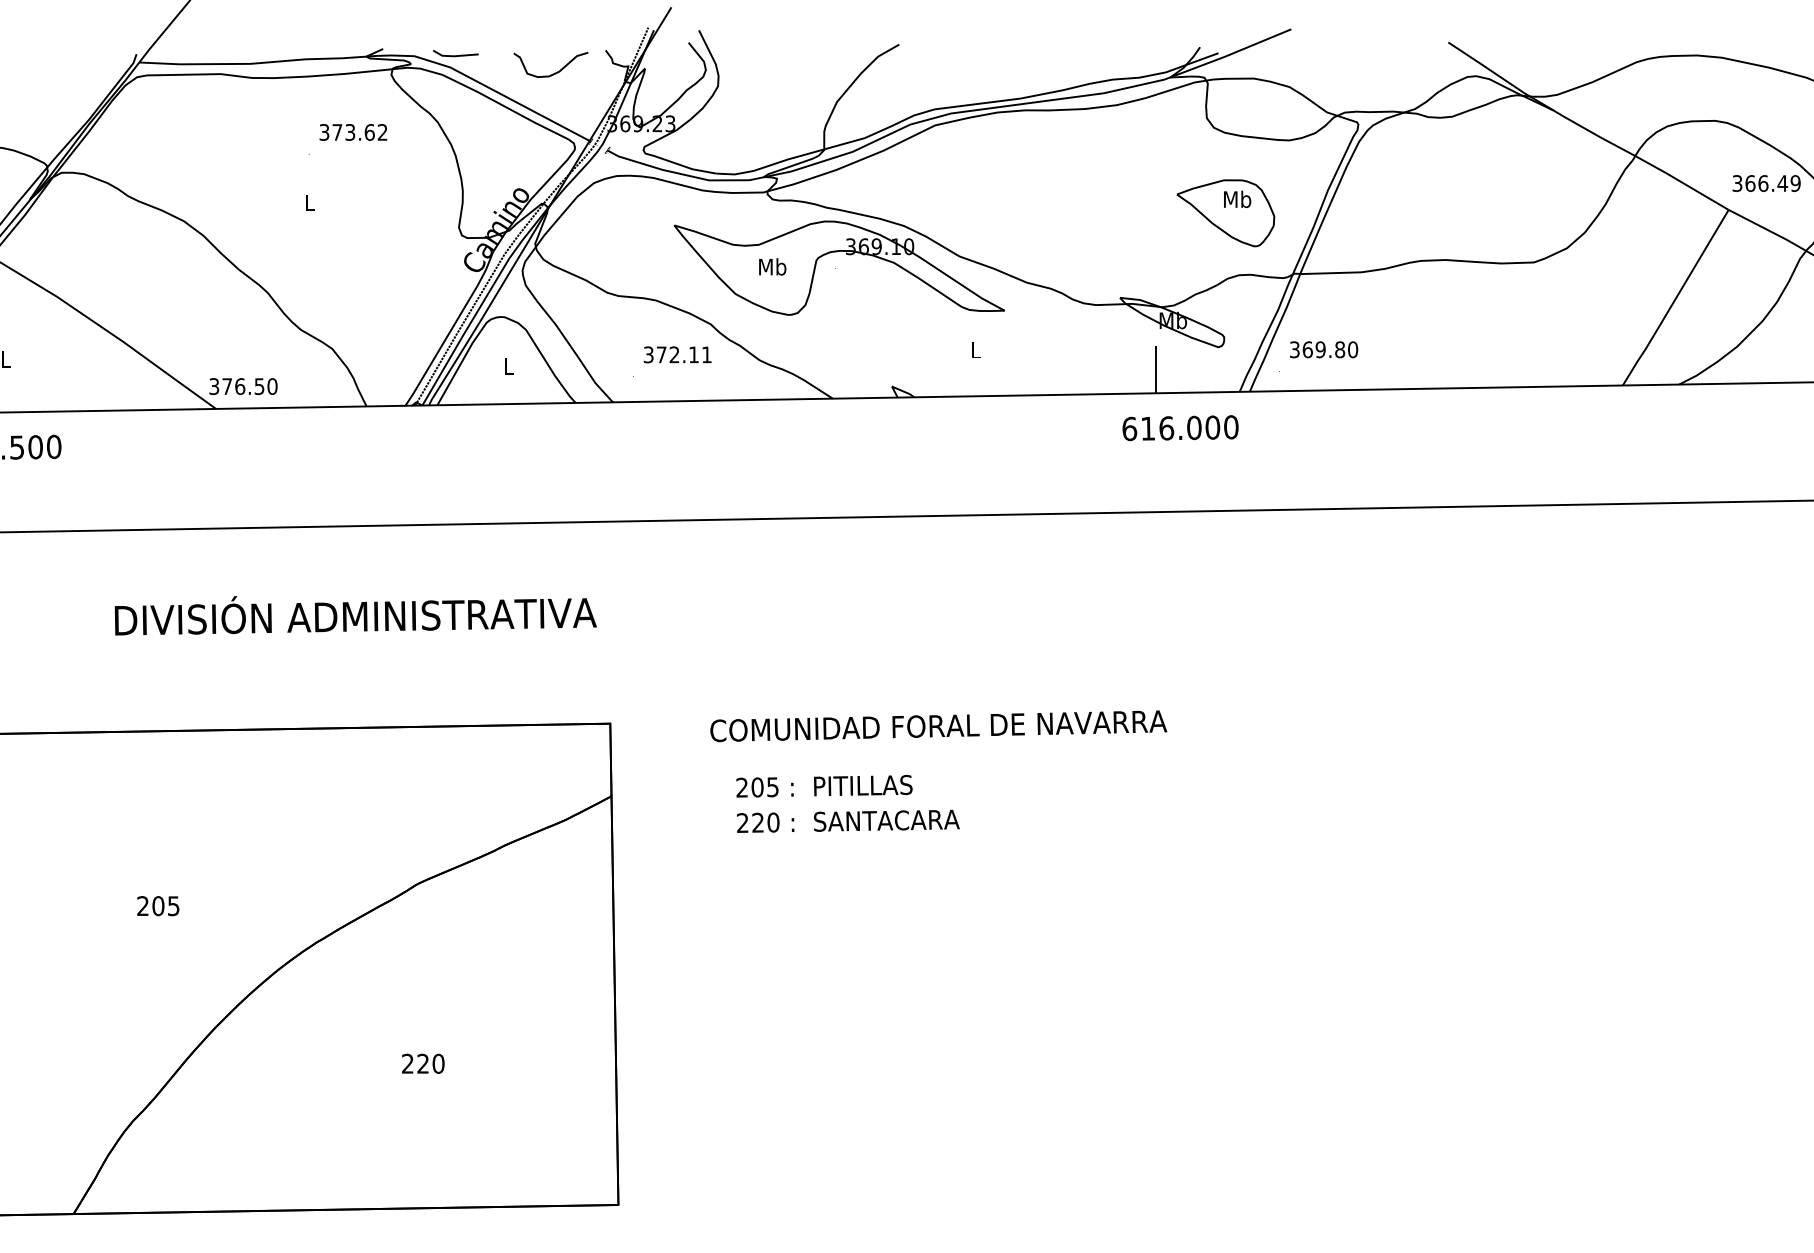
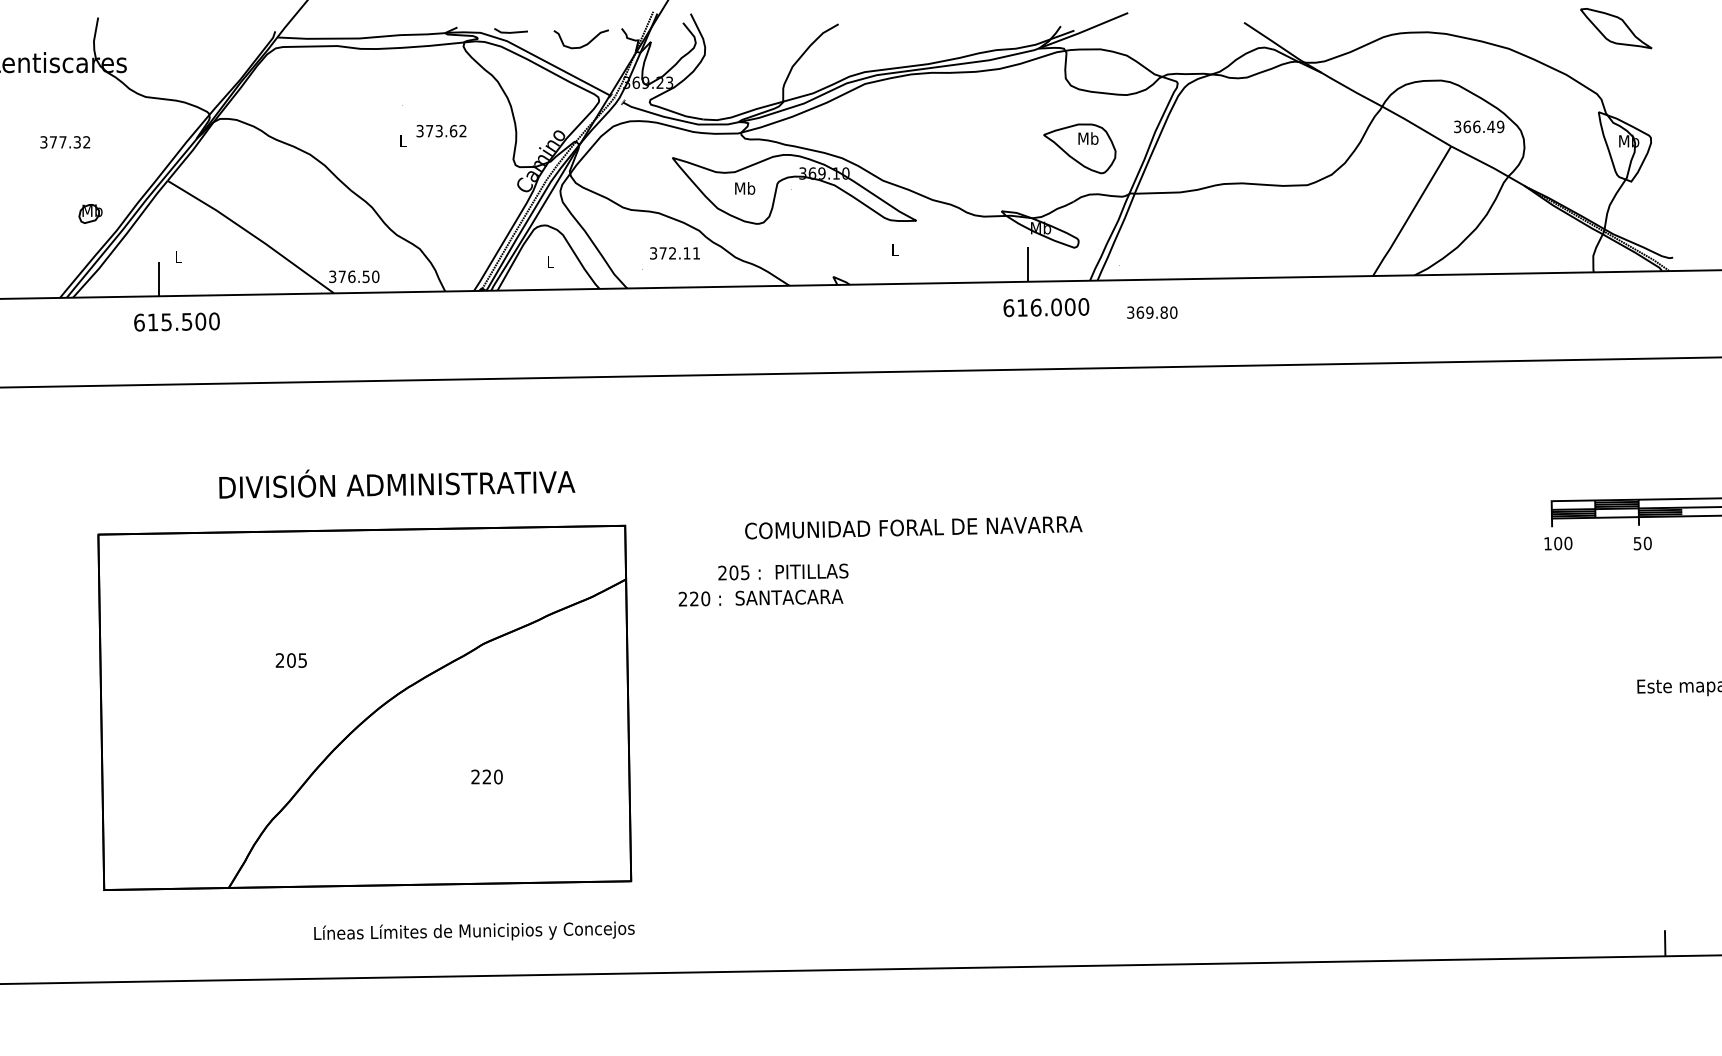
text: (353, 131) -> (441, 130), moved
text: (1324, 349) -> (1152, 312), moved
text: (356, 614) -> (397, 483), moved
text: (938, 725) -> (913, 527), moved
text: (847, 820) -> (760, 597), moved

